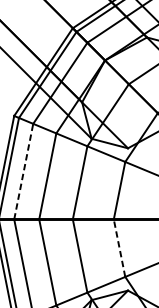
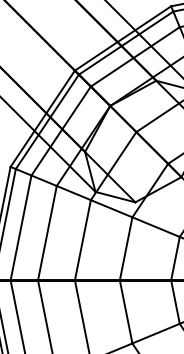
line: (24, 171) -> (21, 227), dashed -> solid
line: (119, 247) -> (126, 311), dashed -> solid

